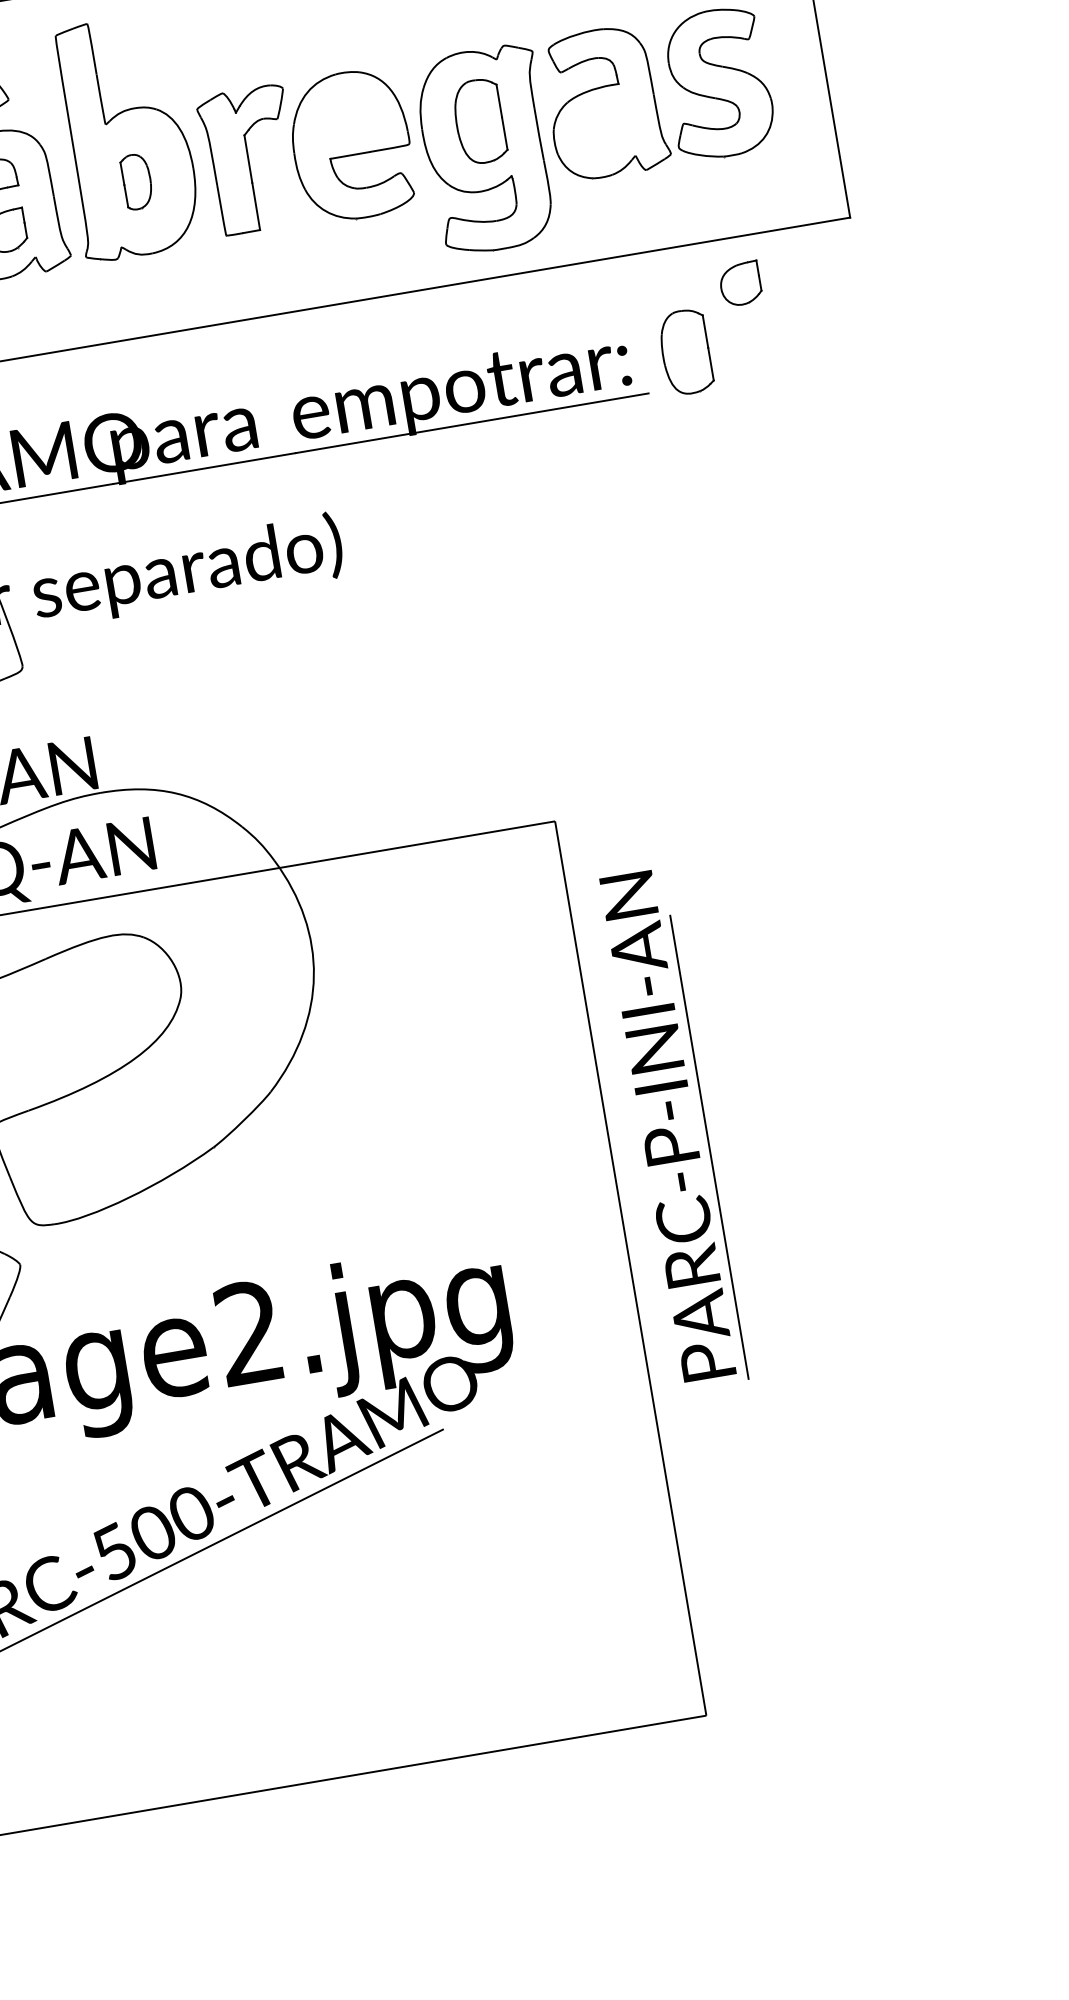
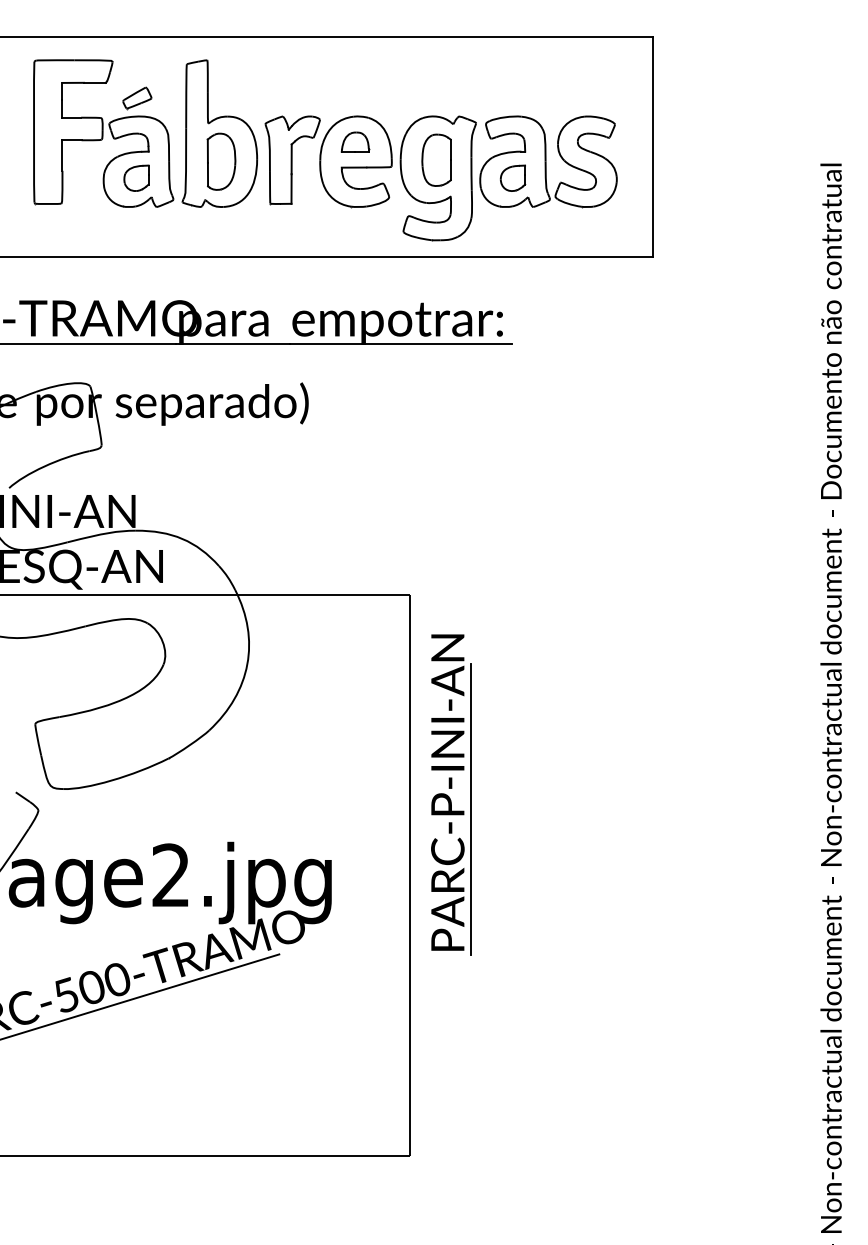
part: (345, 113) -> (355, 141), added
part: (137, 181) -> (221, 161), size x1.67
part: (741, 282) -> (513, 177), moved
part: (685, 351) -> (538, 321), removed

